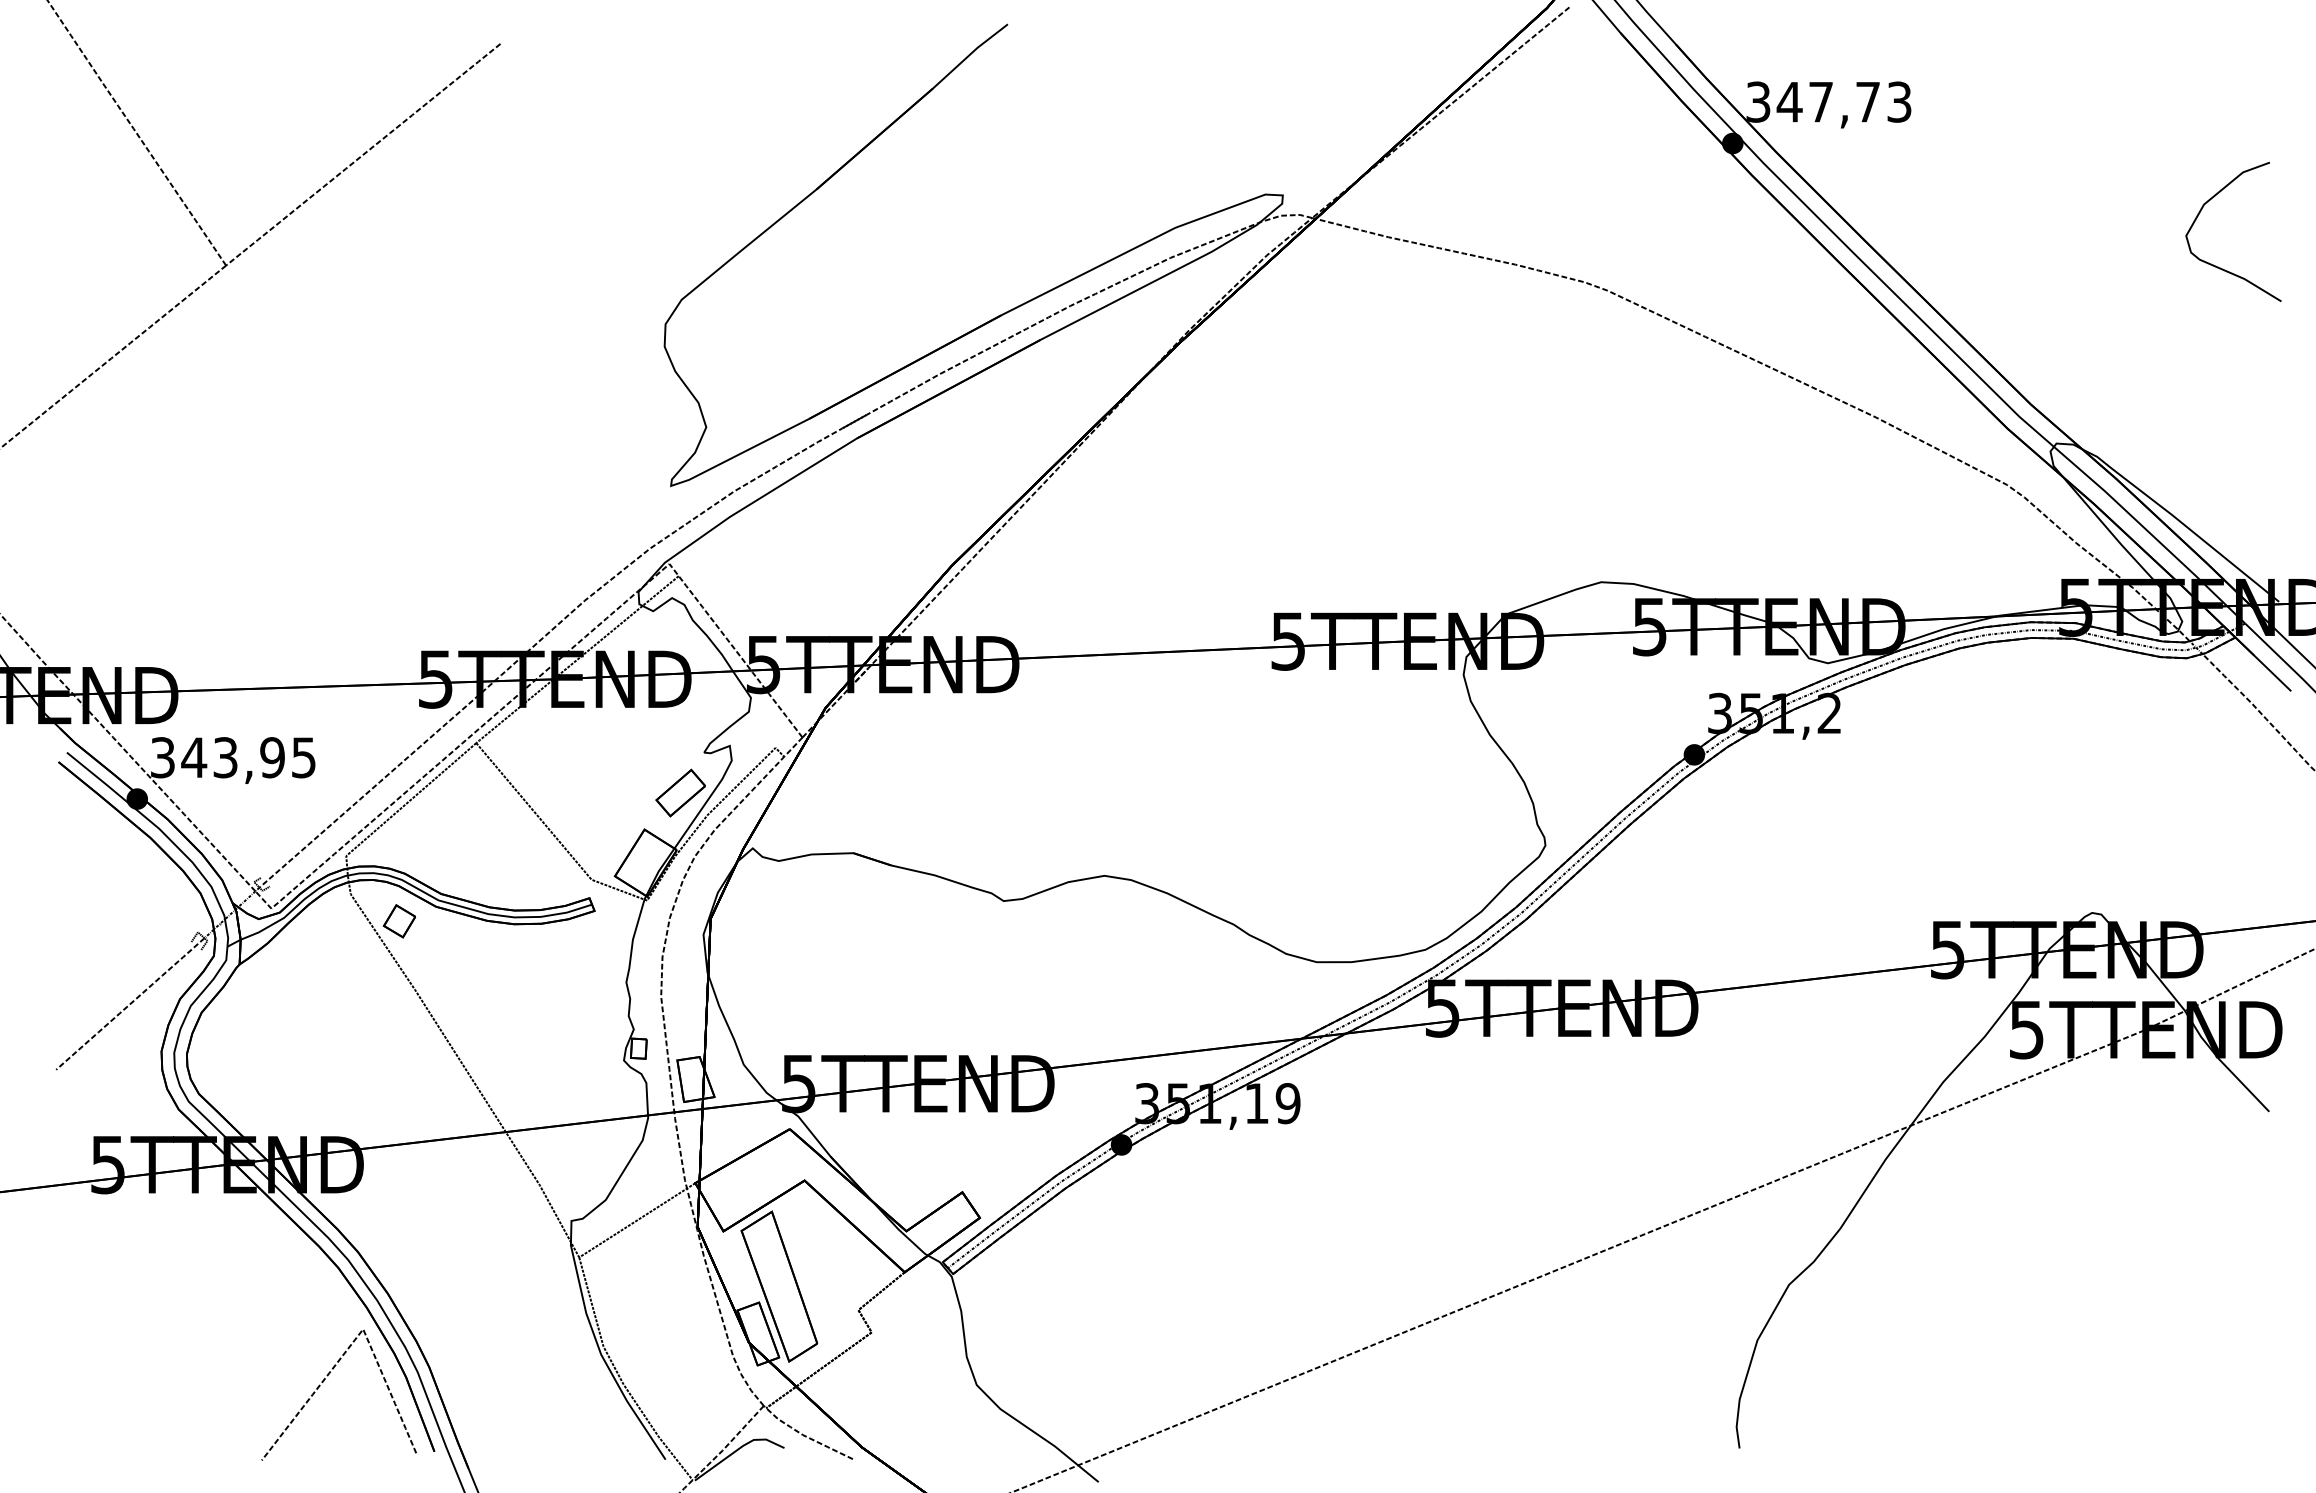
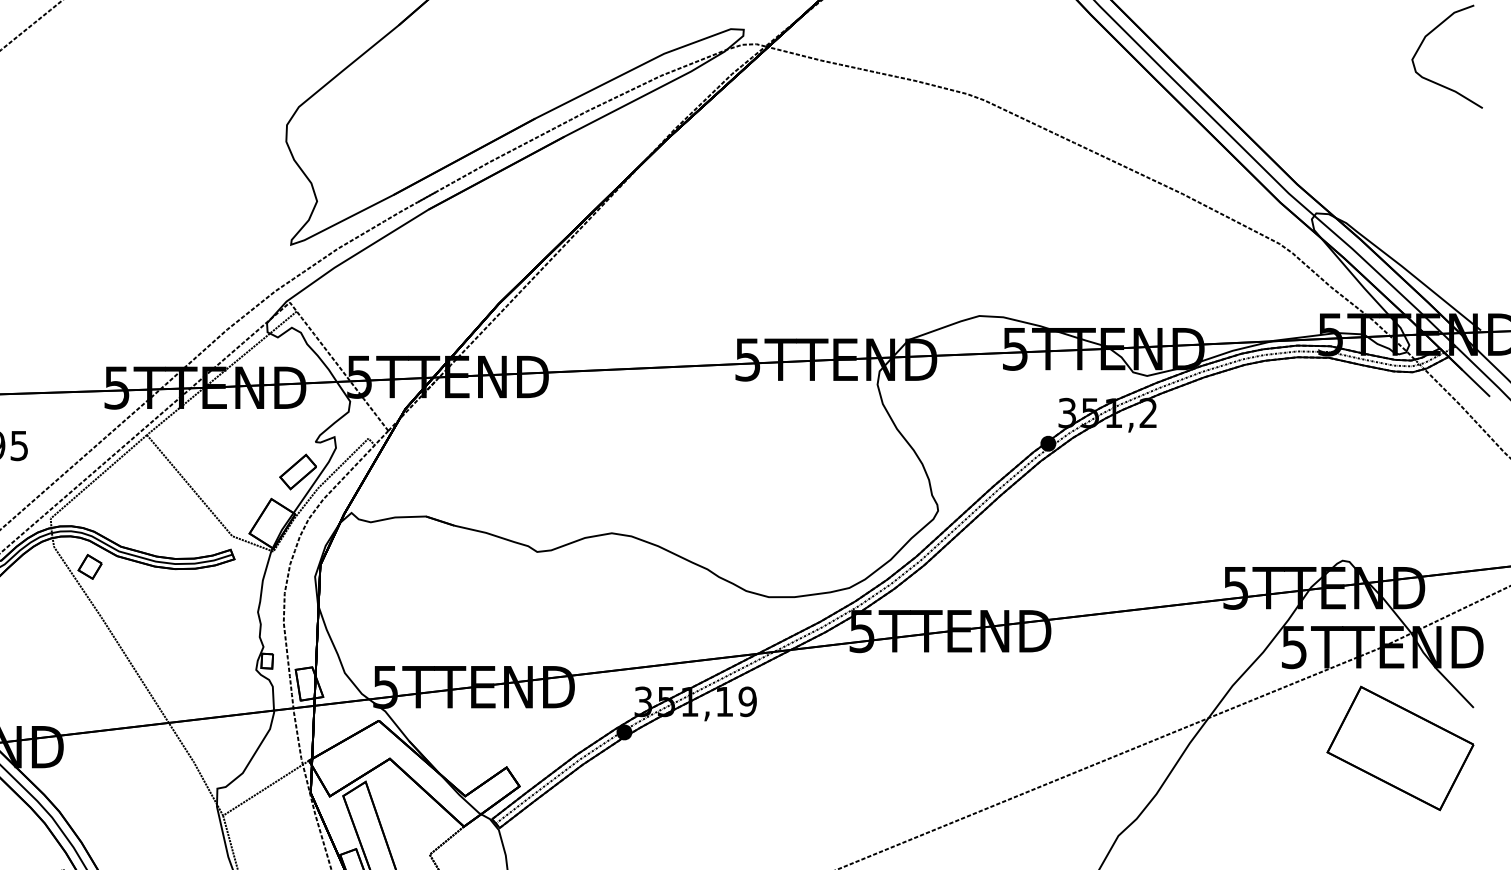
part: (2169, 1166) -> (1399, 748), added

